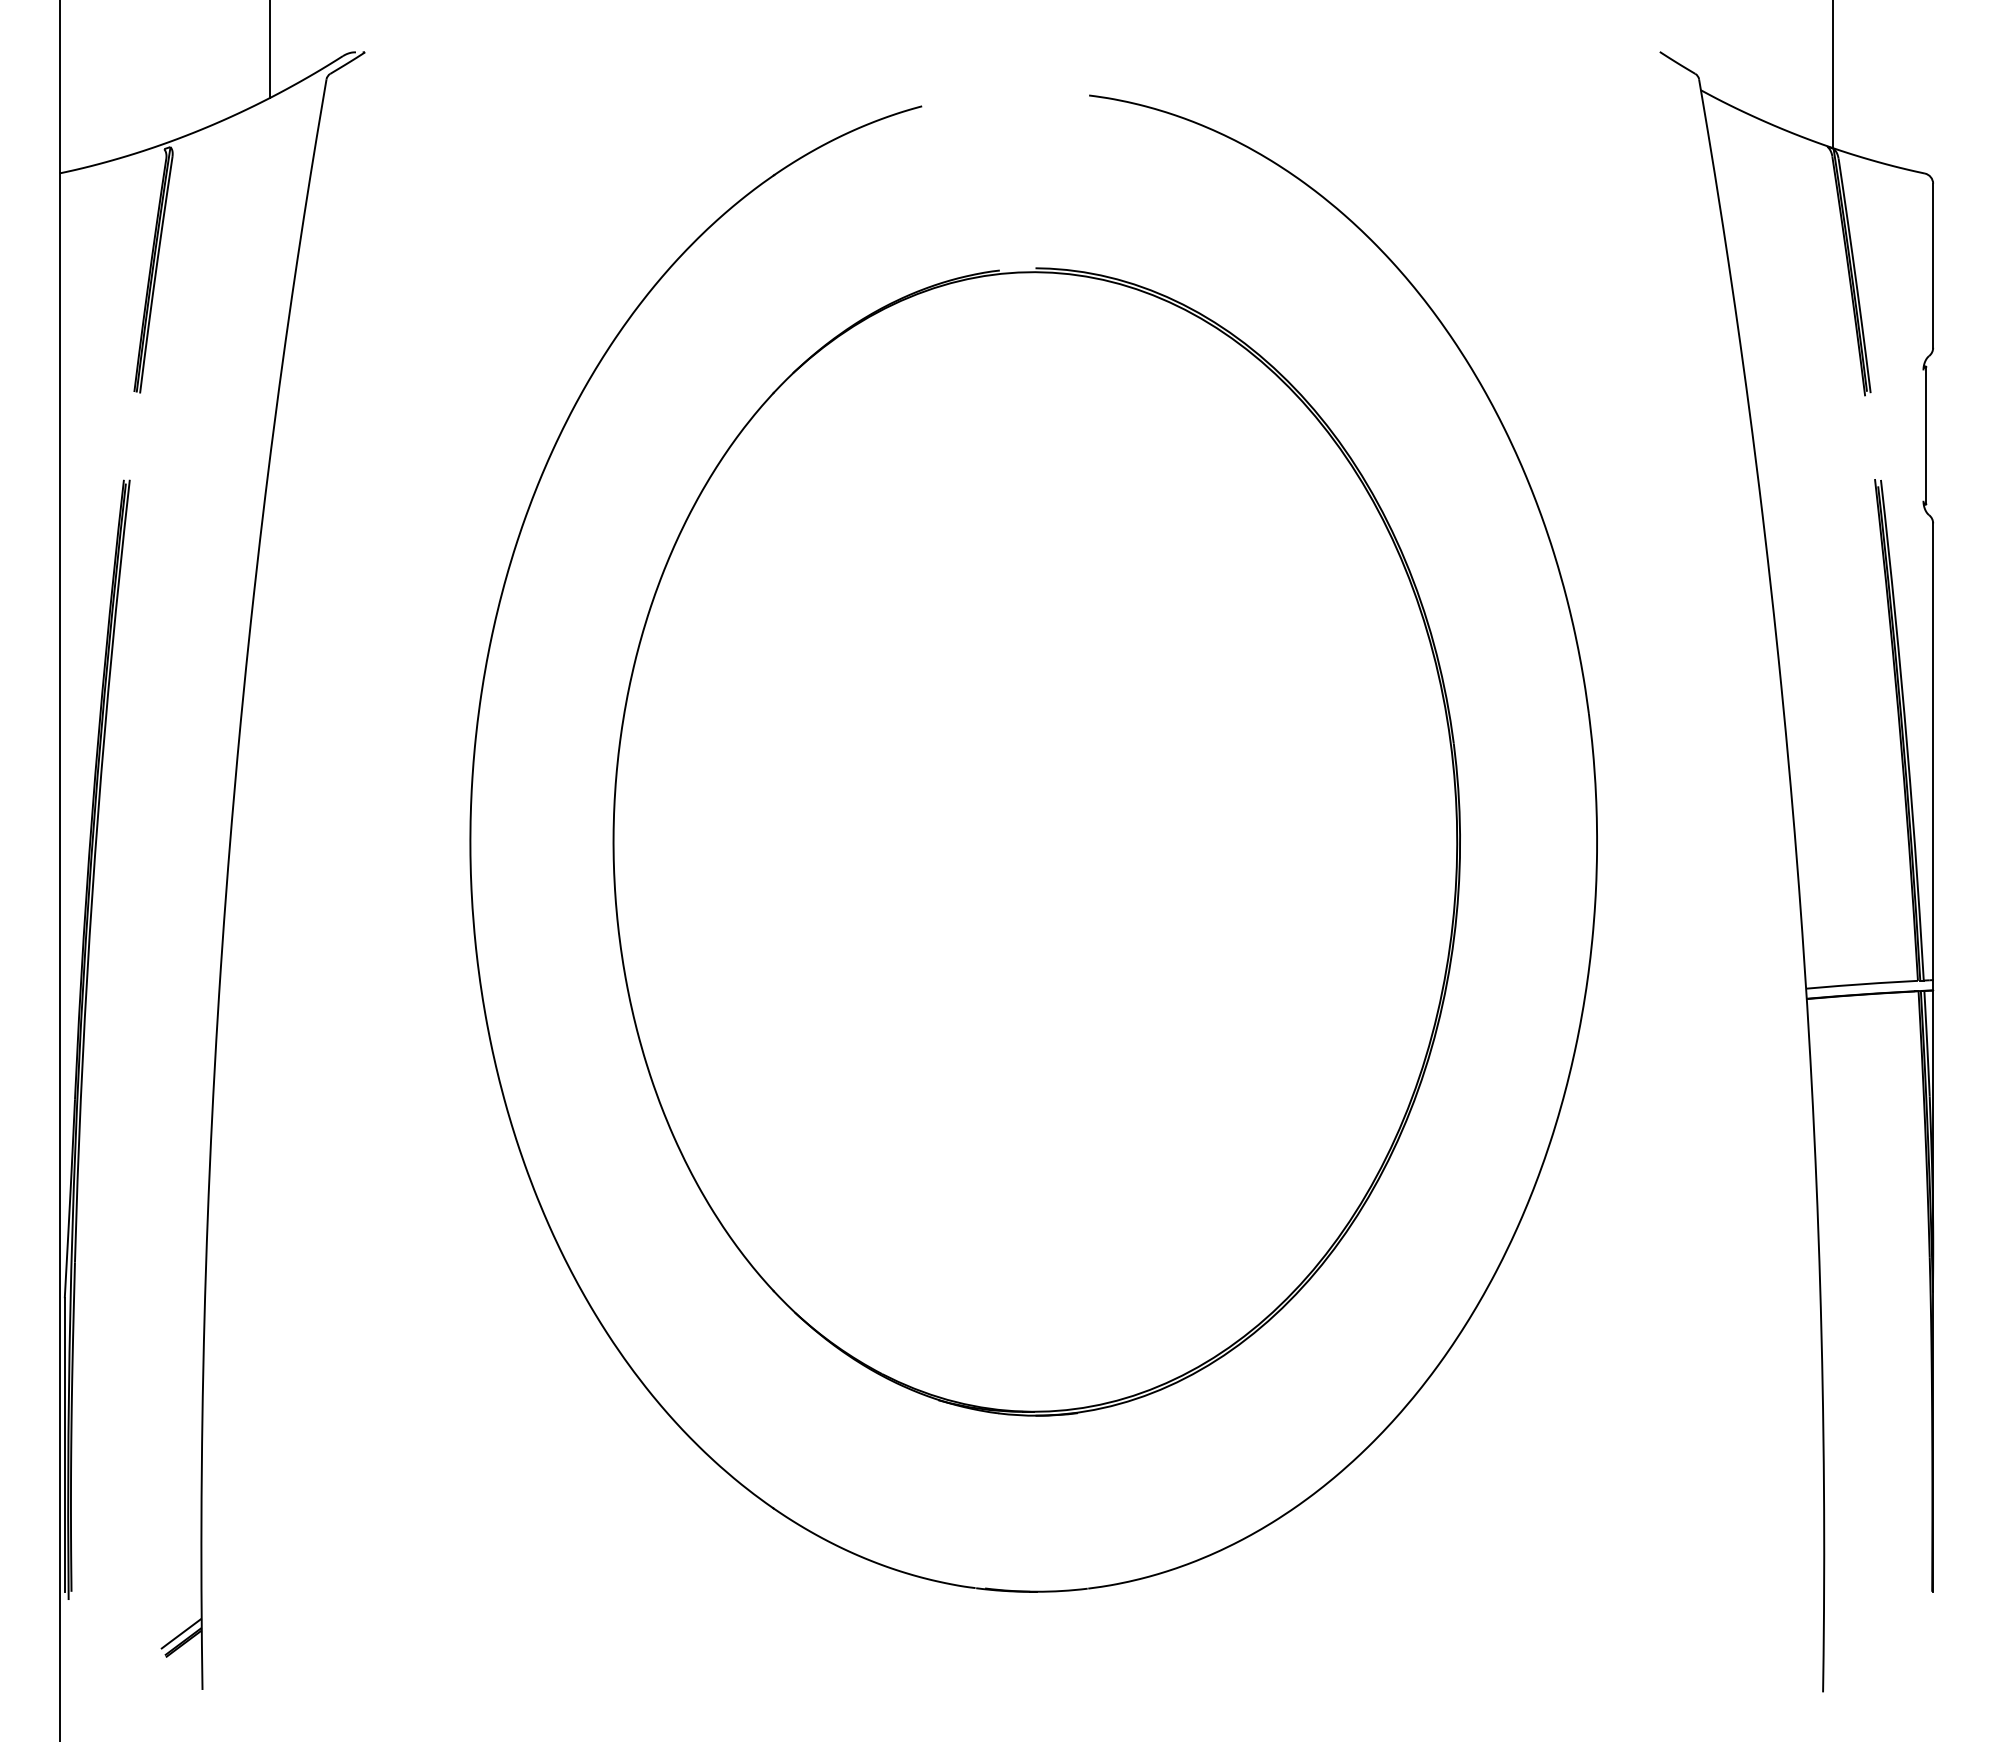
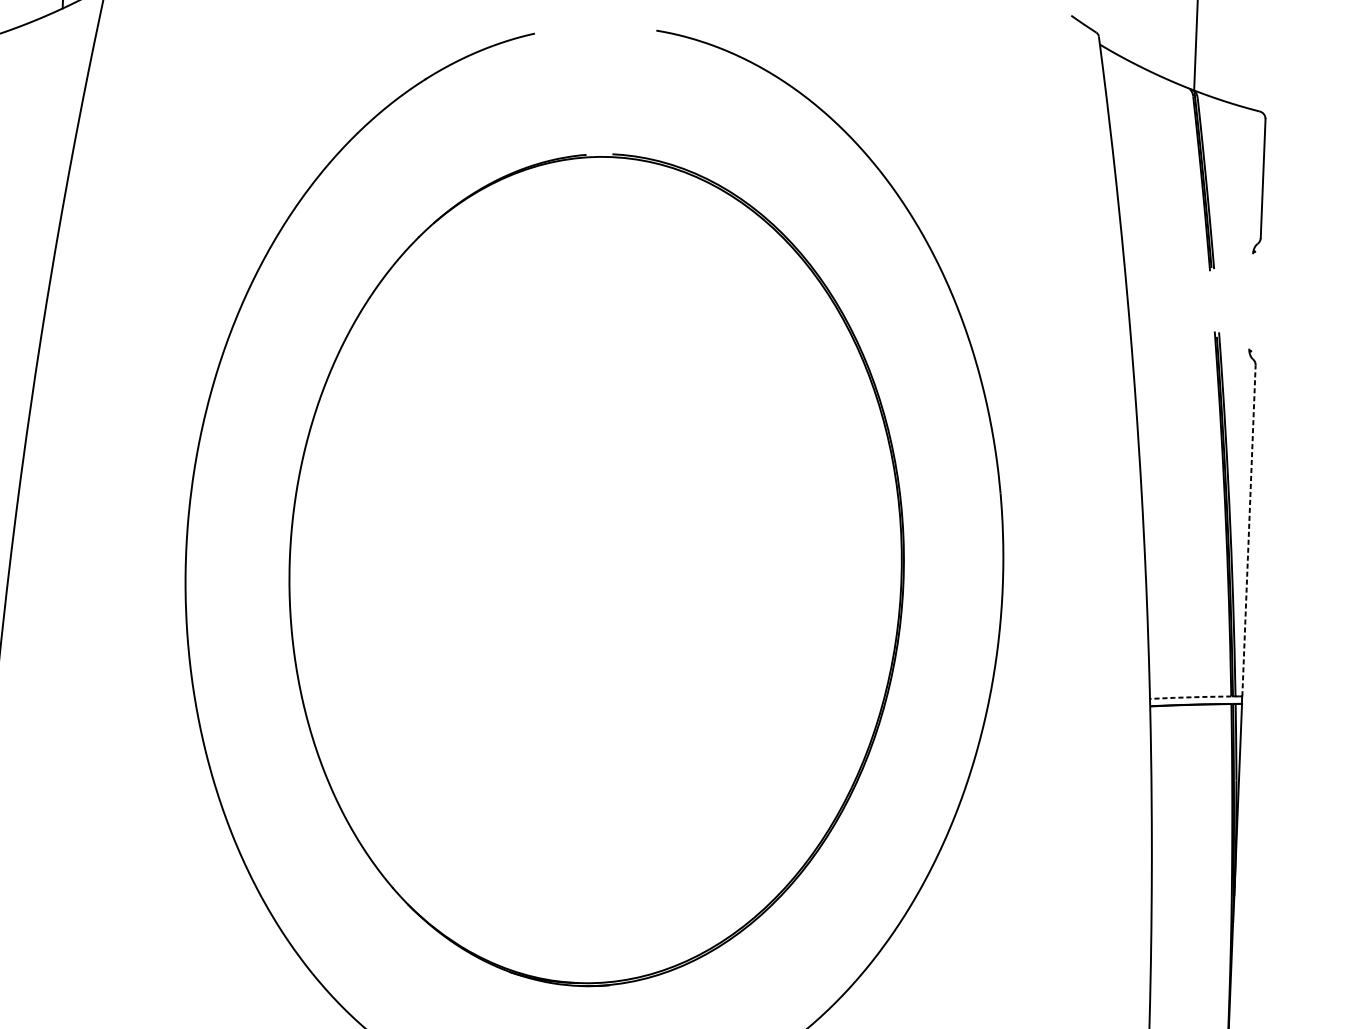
line: (1926, 435) -> (1253, 301), removed
line: (1933, 751) -> (1249, 530), solid -> dashed
line: (1861, 984) -> (1190, 697), solid -> dashed

